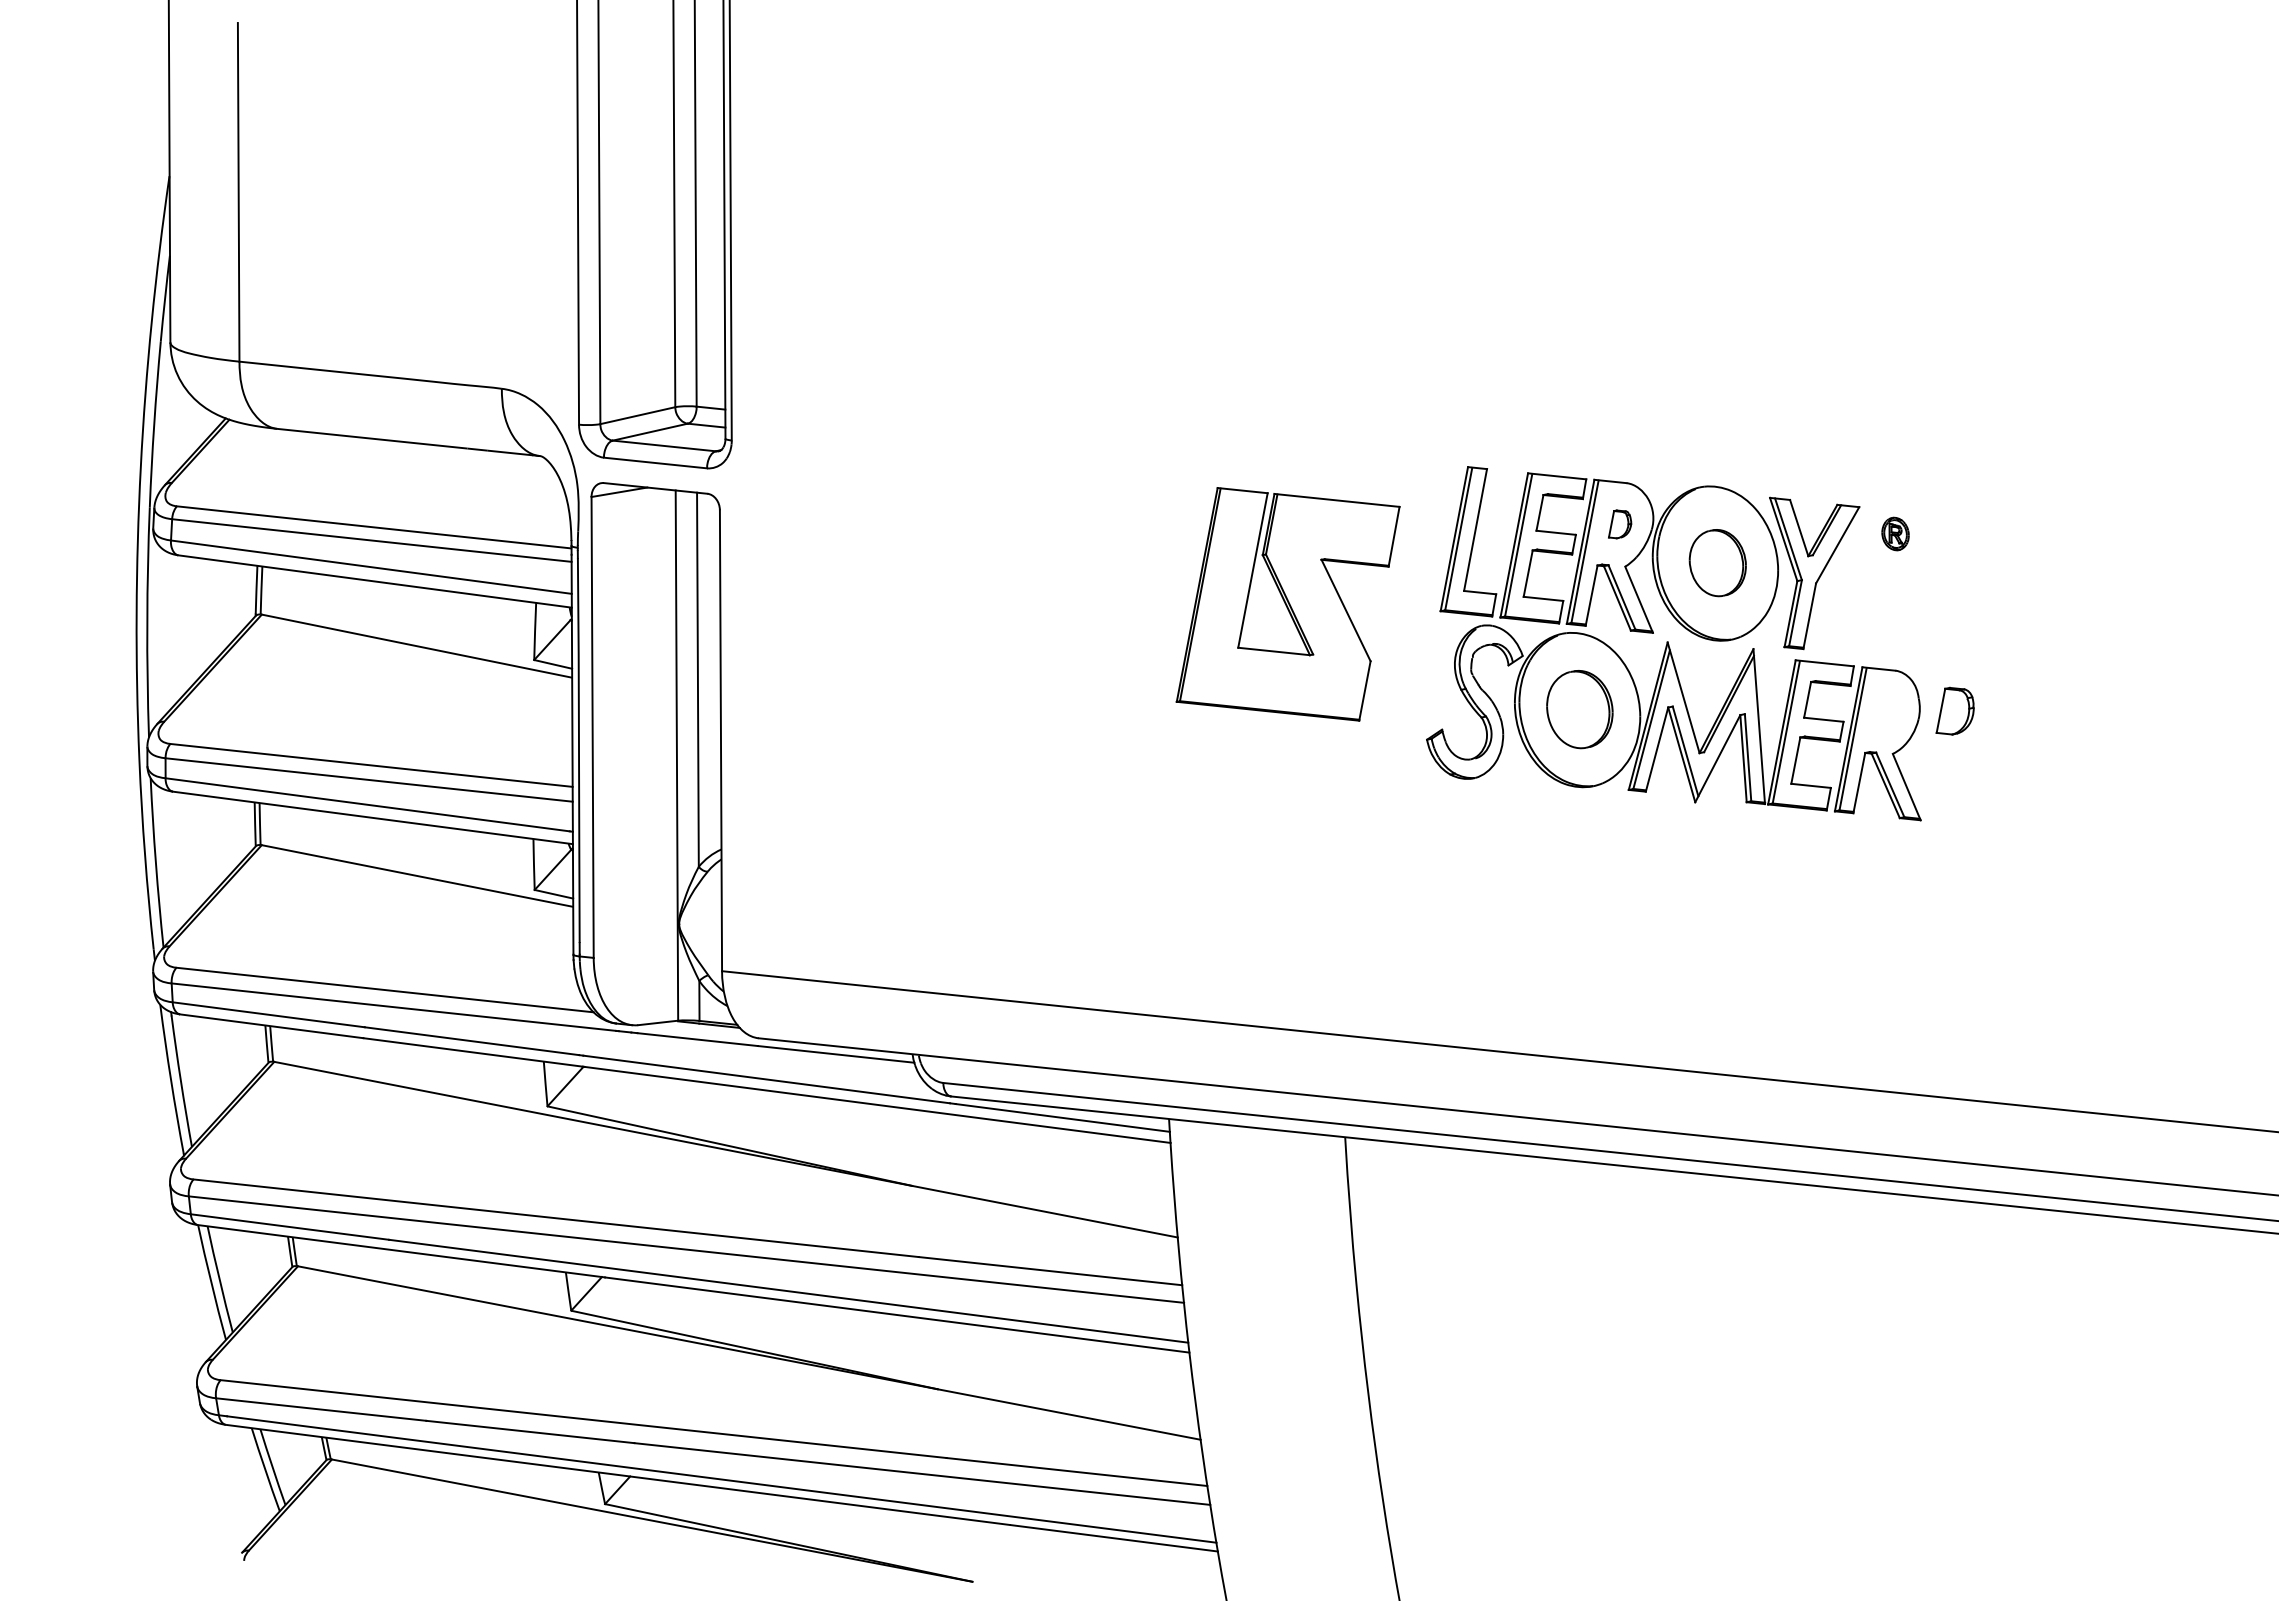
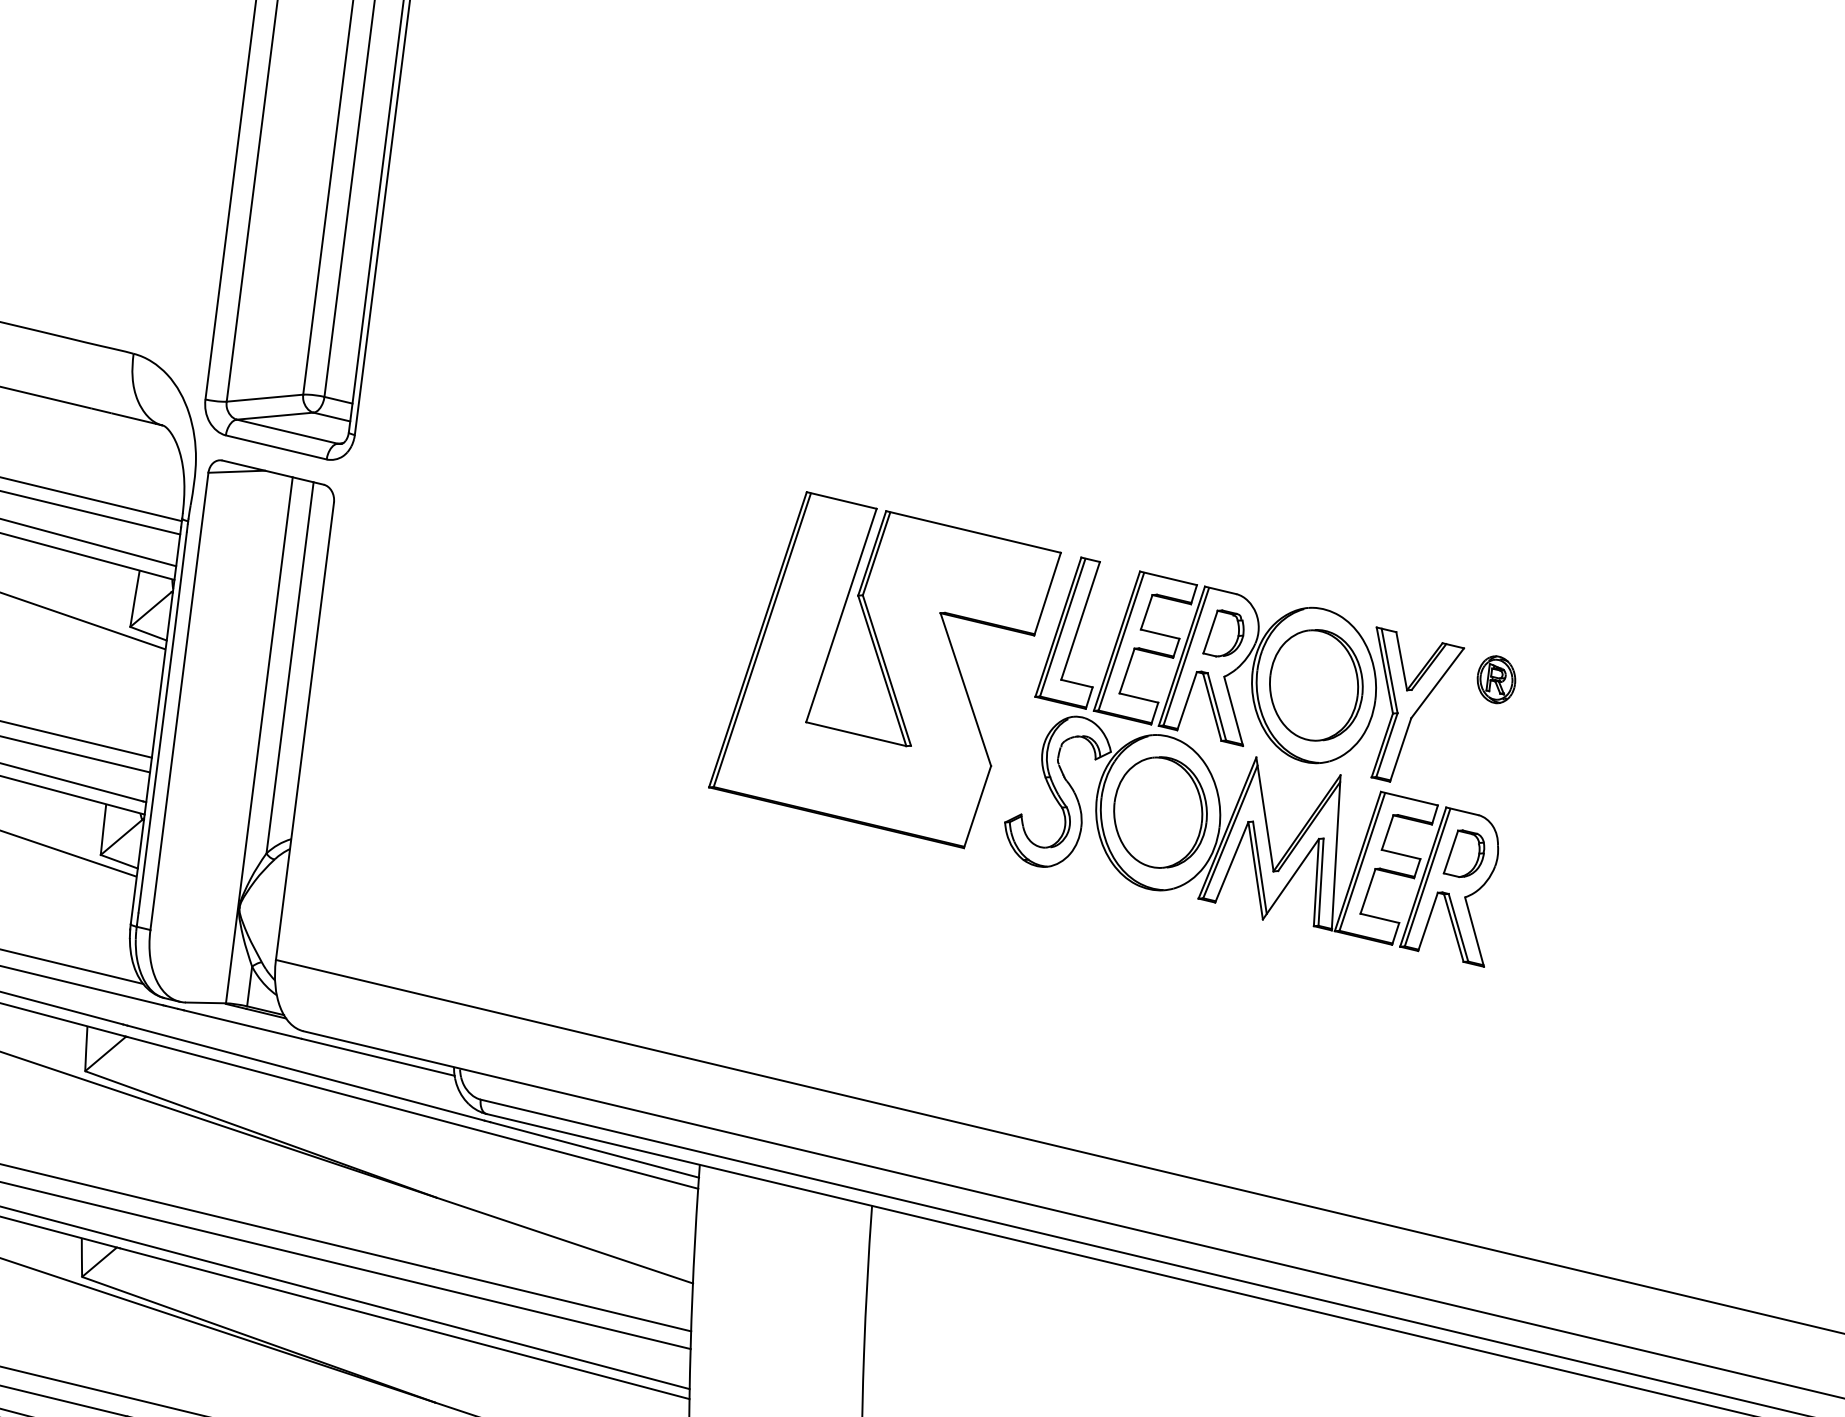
part: (1619, 524) -> (1224, 634), size x1.67
part: (1895, 533) -> (1496, 679), size x1.43
part: (1717, 562) -> (1316, 684), size x1.67
part: (1288, 604) -> (885, 670), size x1.43
part: (1579, 709) -> (1160, 812), size x1.43
part: (1954, 710) -> (1464, 853), moved

